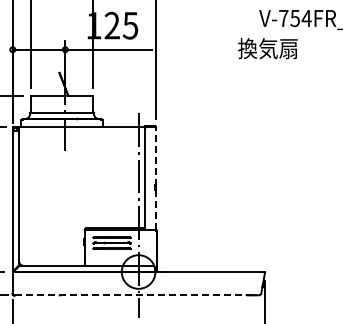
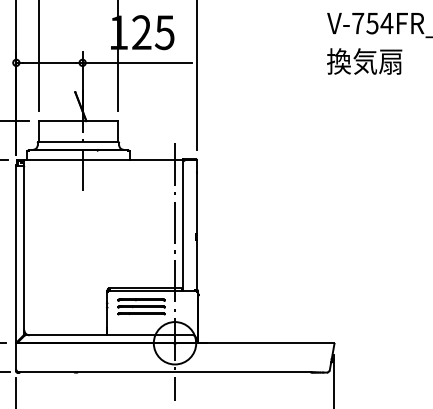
text: (267, 48) -> (364, 61), moved
line: (155, 178) -> (196, 225), dashed -> solid
line: (130, 295) -> (164, 372), dashed -> solid

